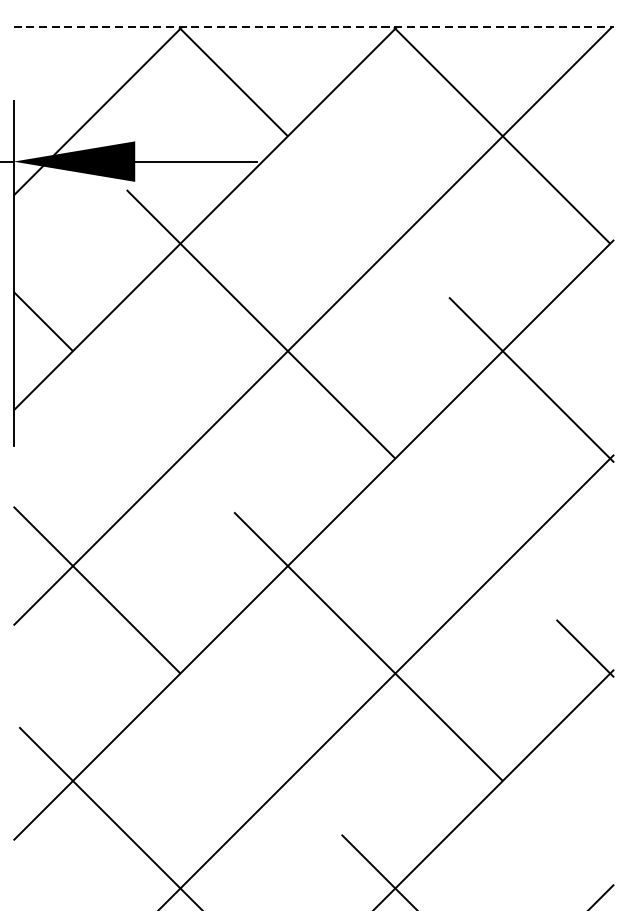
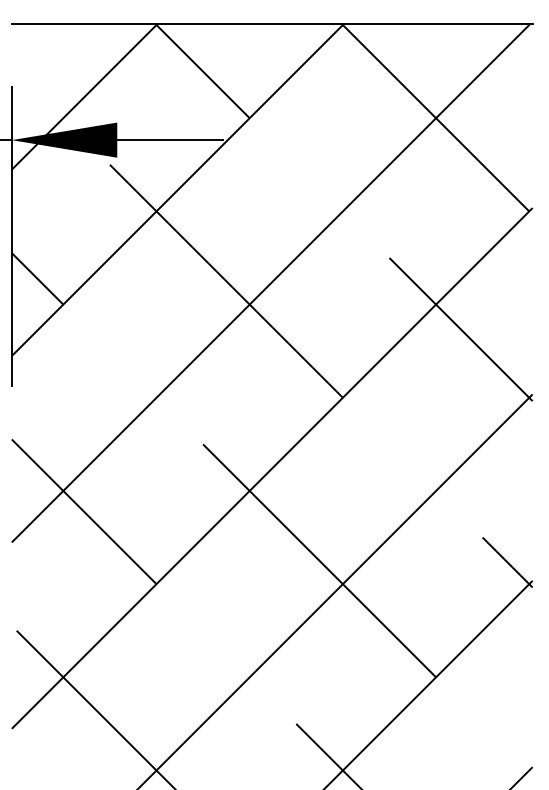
line: (314, 27) -> (272, 23), dashed -> solid

